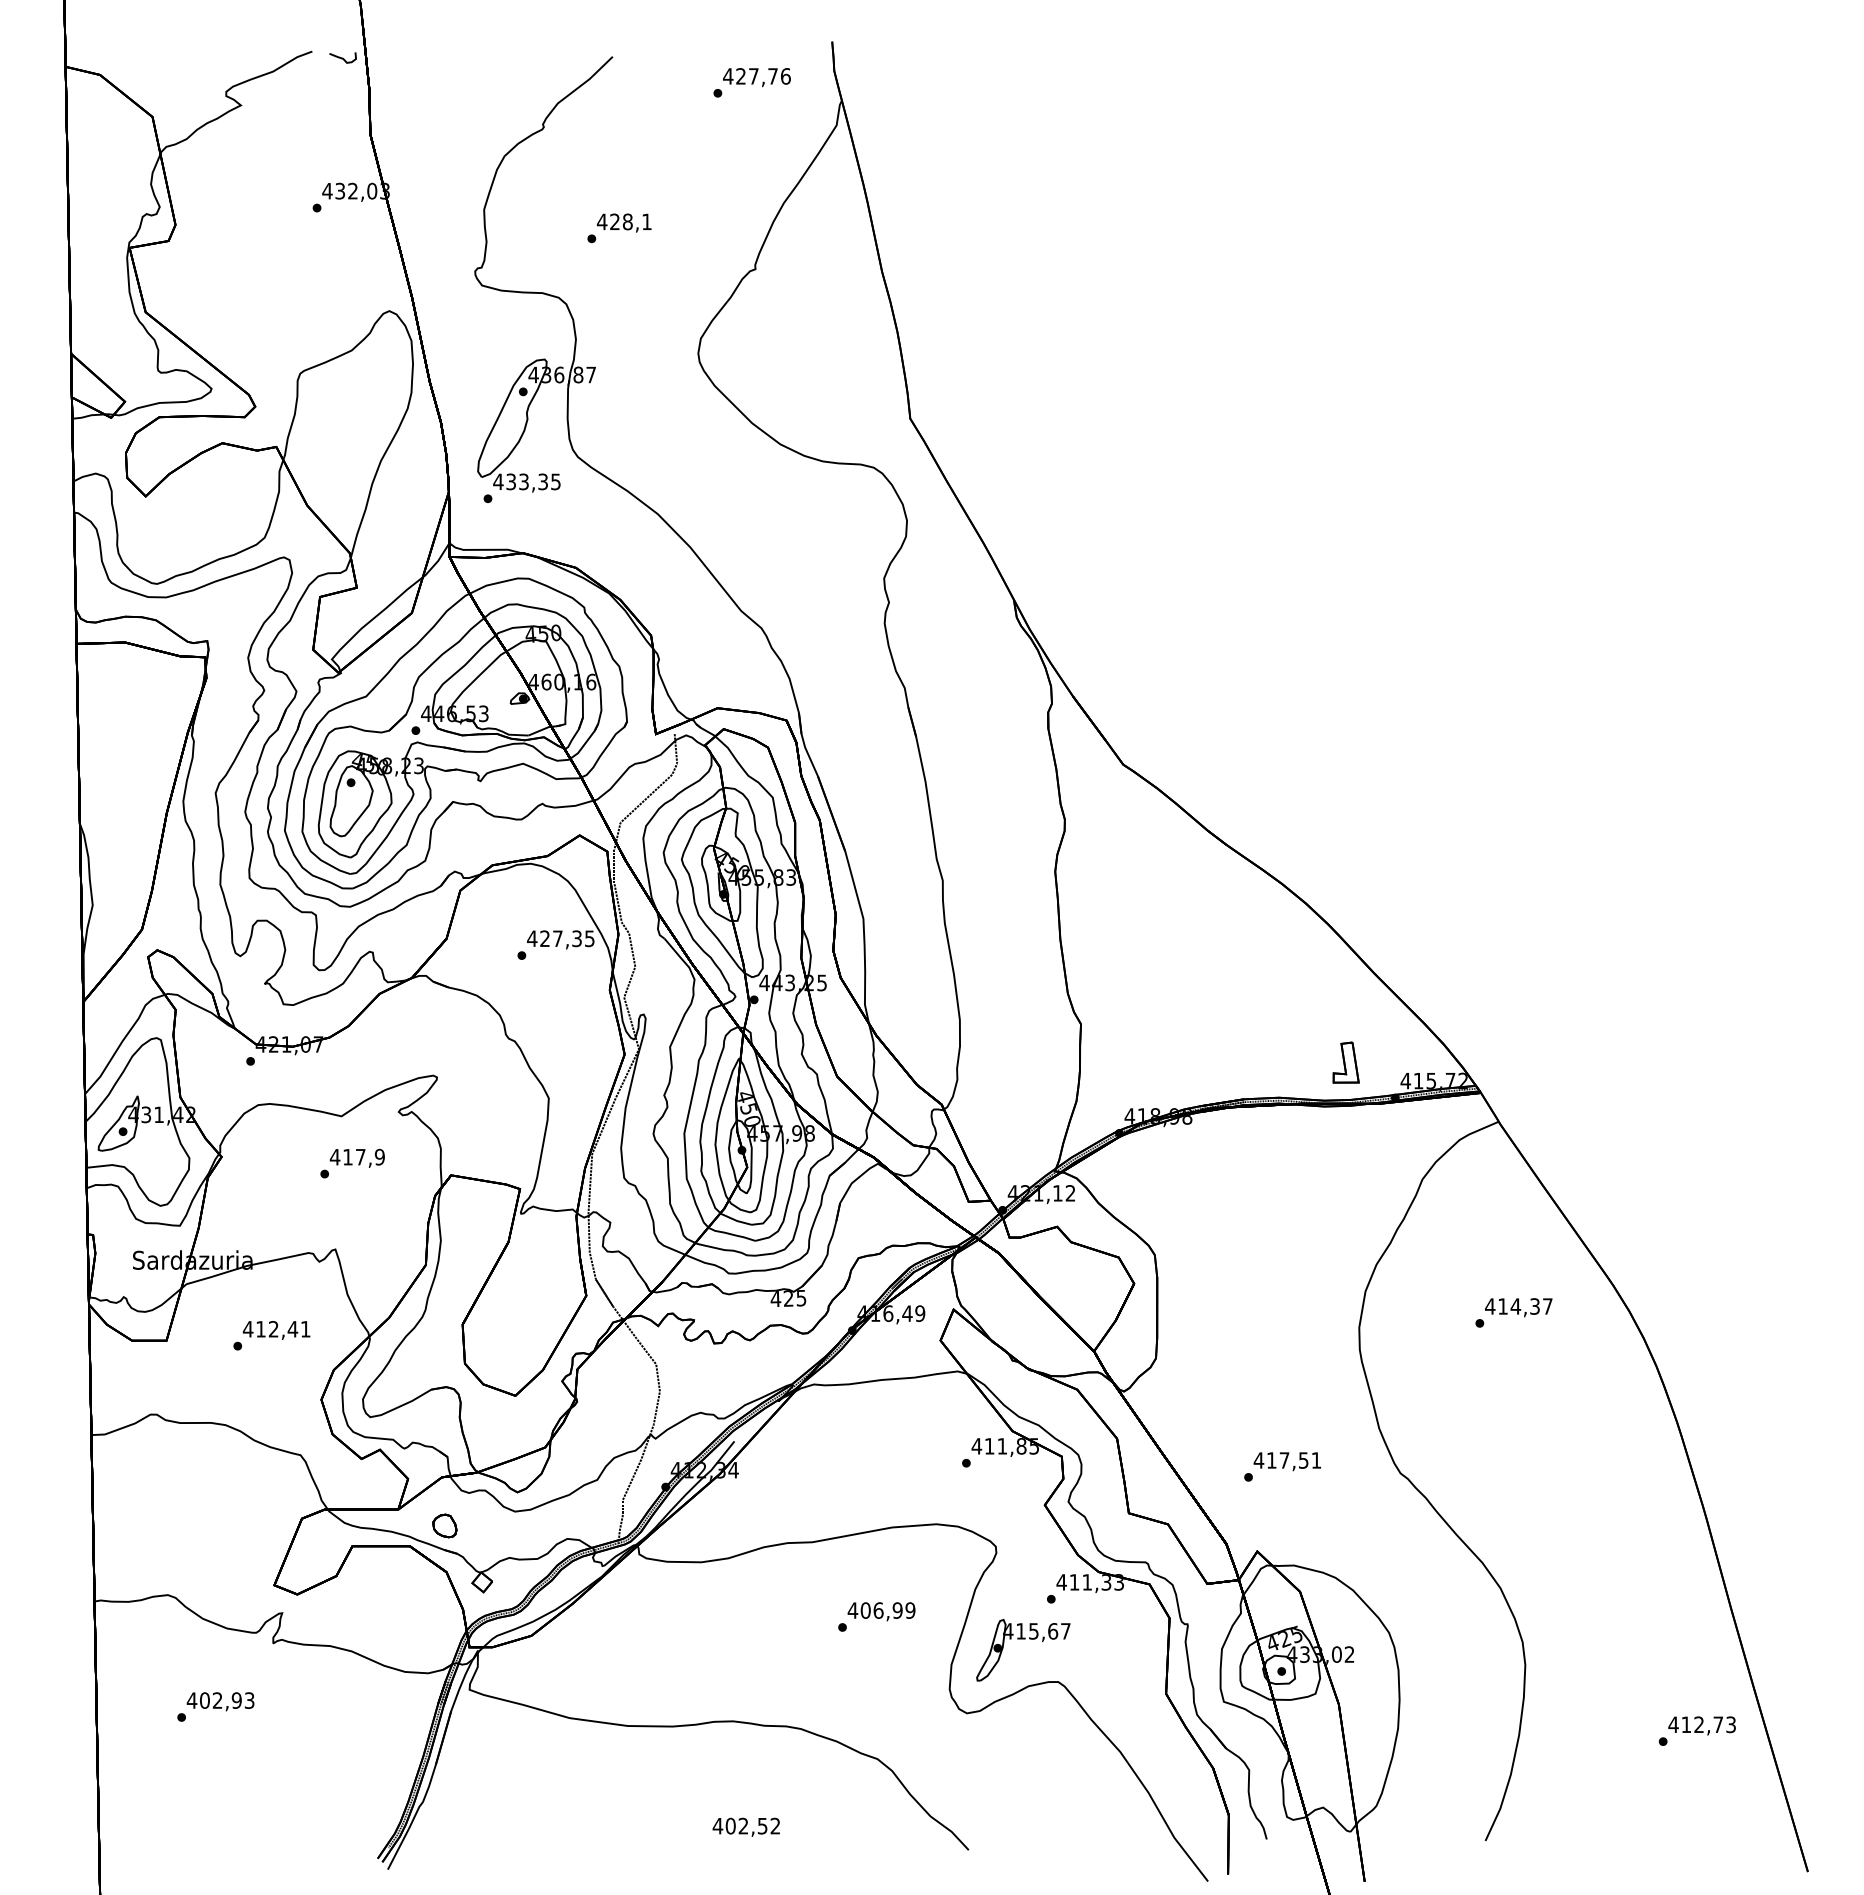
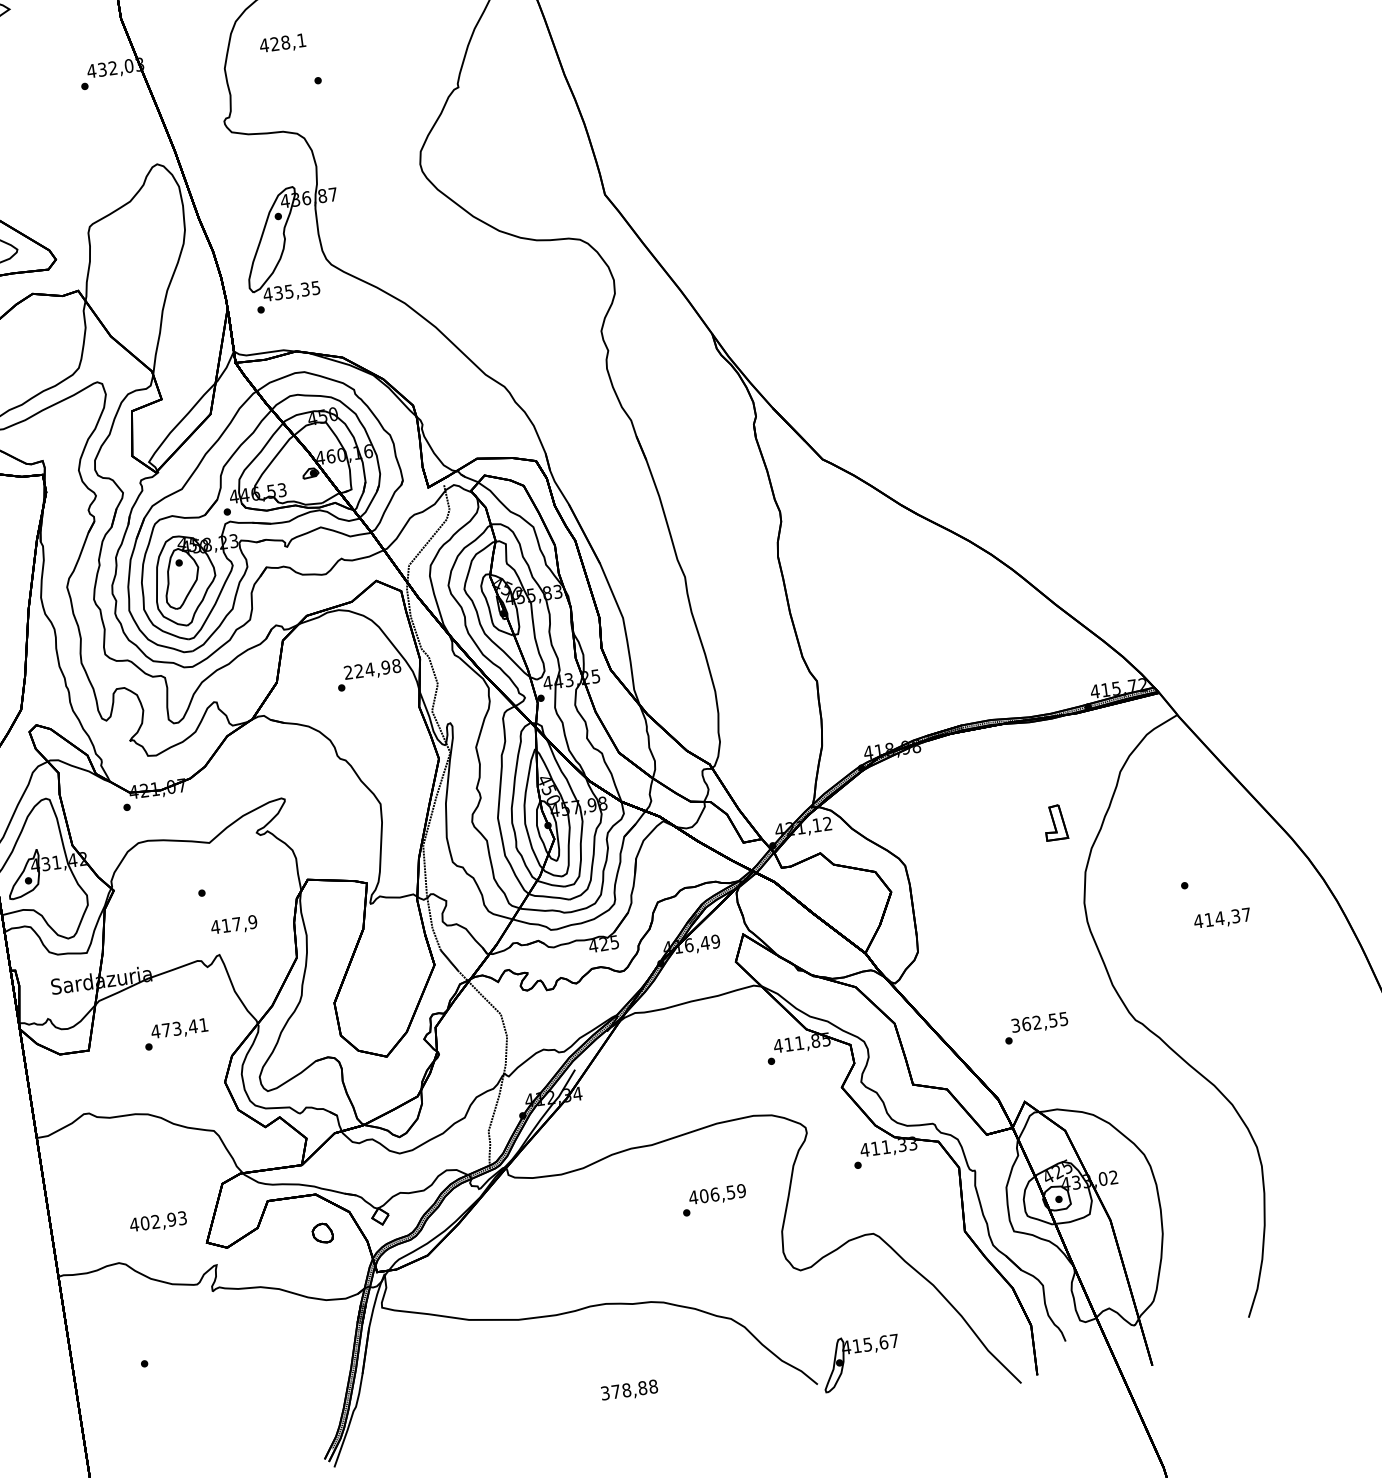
text: (624, 222) -> (282, 43), moved
text: (523, 481) -> (288, 291), 433,35 -> 435,35
text: (560, 938) -> (372, 669), 427,35 -> 224,98
part: (1345, 1062) -> (1054, 822), moved
text: (356, 1157) -> (233, 924), moved
text: (1518, 1307) -> (1222, 918), moved
text: (267, 1329) -> (171, 1029), 412,41 -> 473,41
text: (1287, 1460) -> (1039, 1022), 417,51 -> 362,55
part: (444, 1525) -> (322, 1233), moved
text: (897, 1610) -> (730, 1192), 406,99 -> 406,59
part: (1023, 1639) -> (860, 1352), moved
text: (220, 1701) -> (158, 1222), moved
text: (746, 1825) -> (629, 1389), 402,52 -> 378,88

